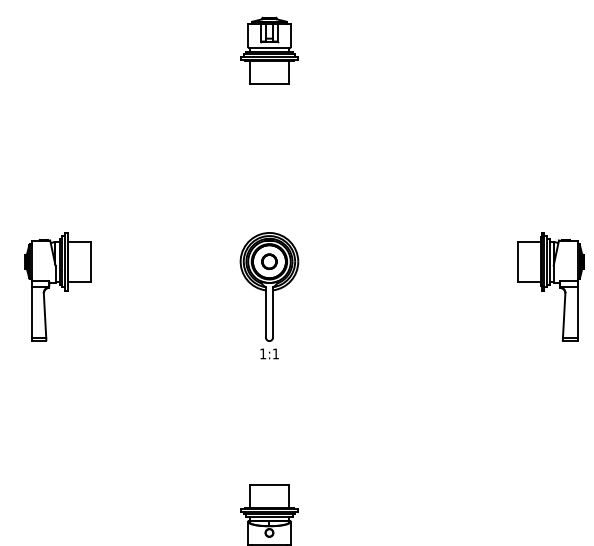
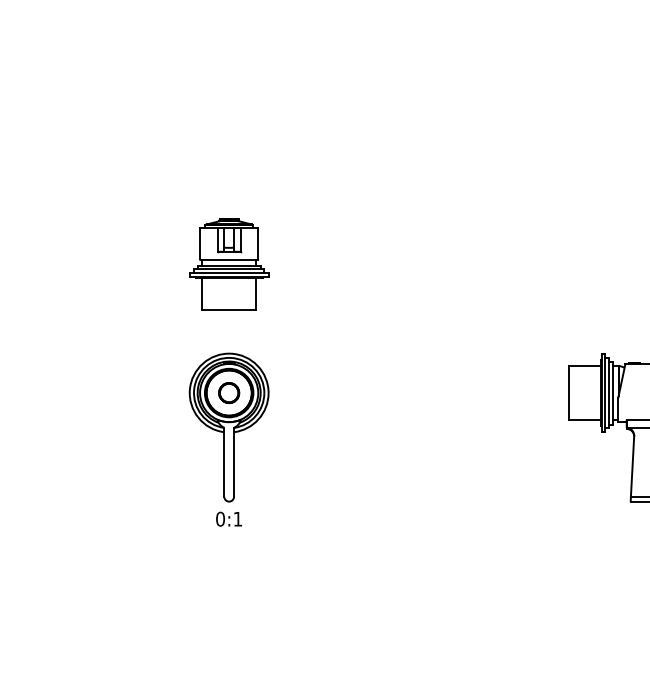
part: (269, 50) -> (229, 264), moved
text: (263, 353) -> (221, 518), 1:1 -> 0:1

